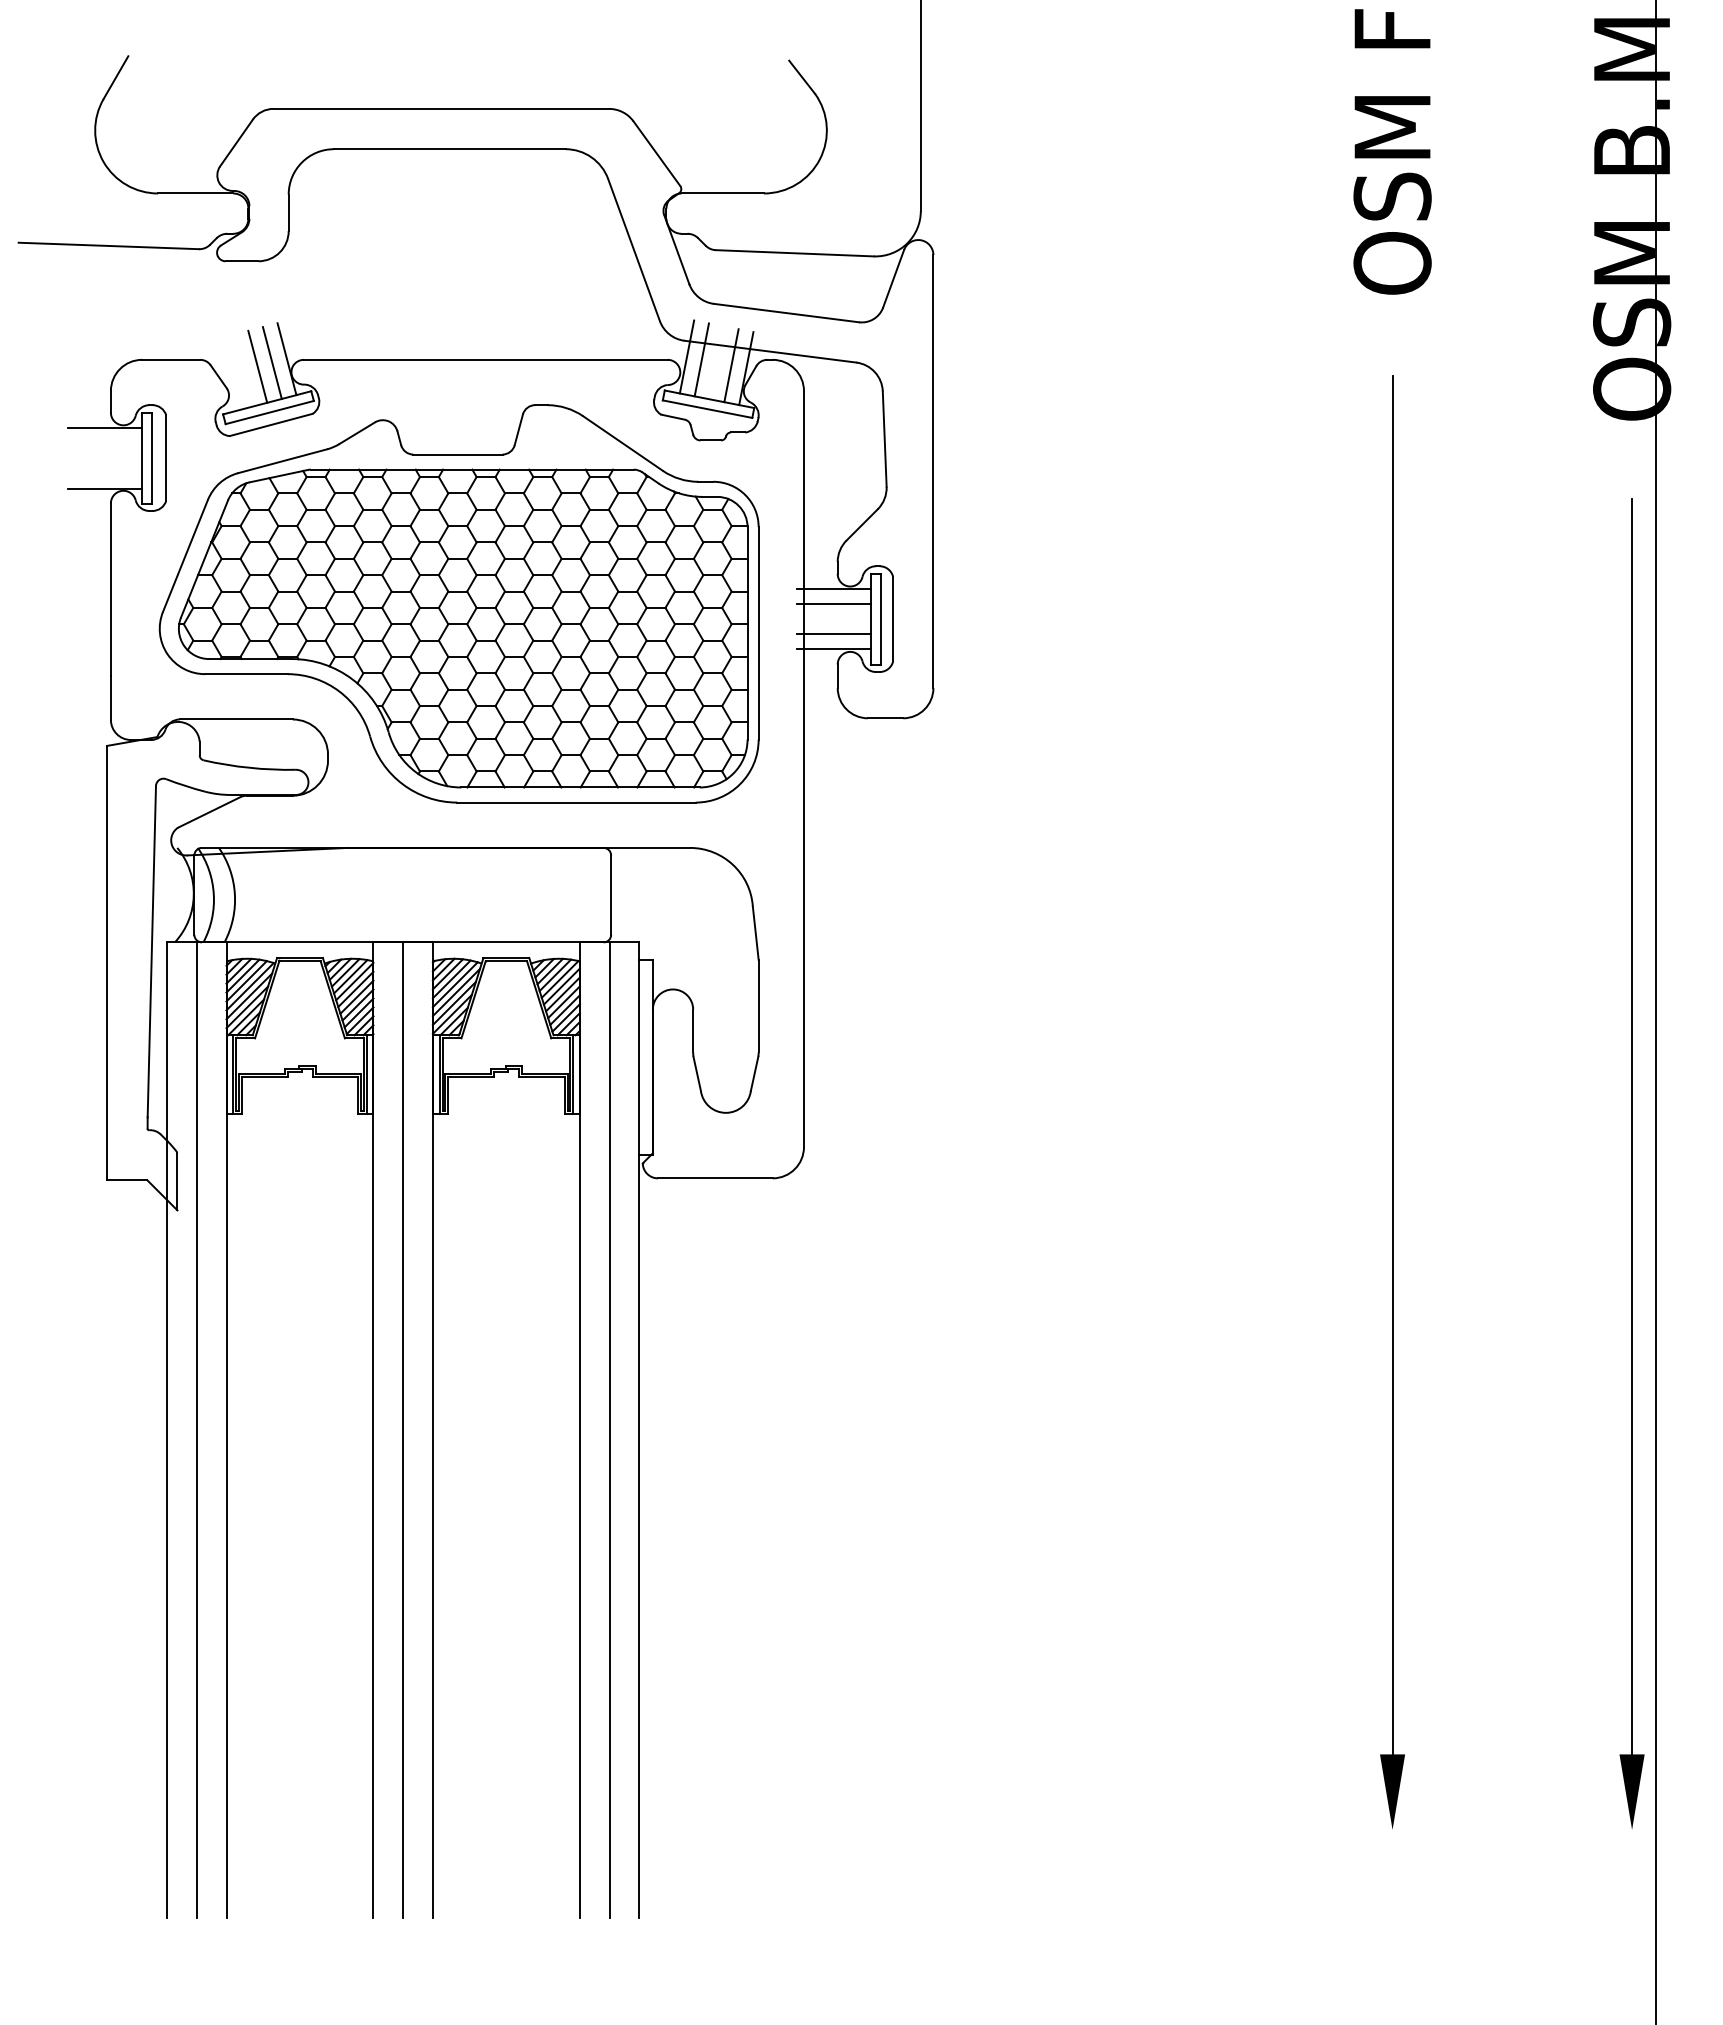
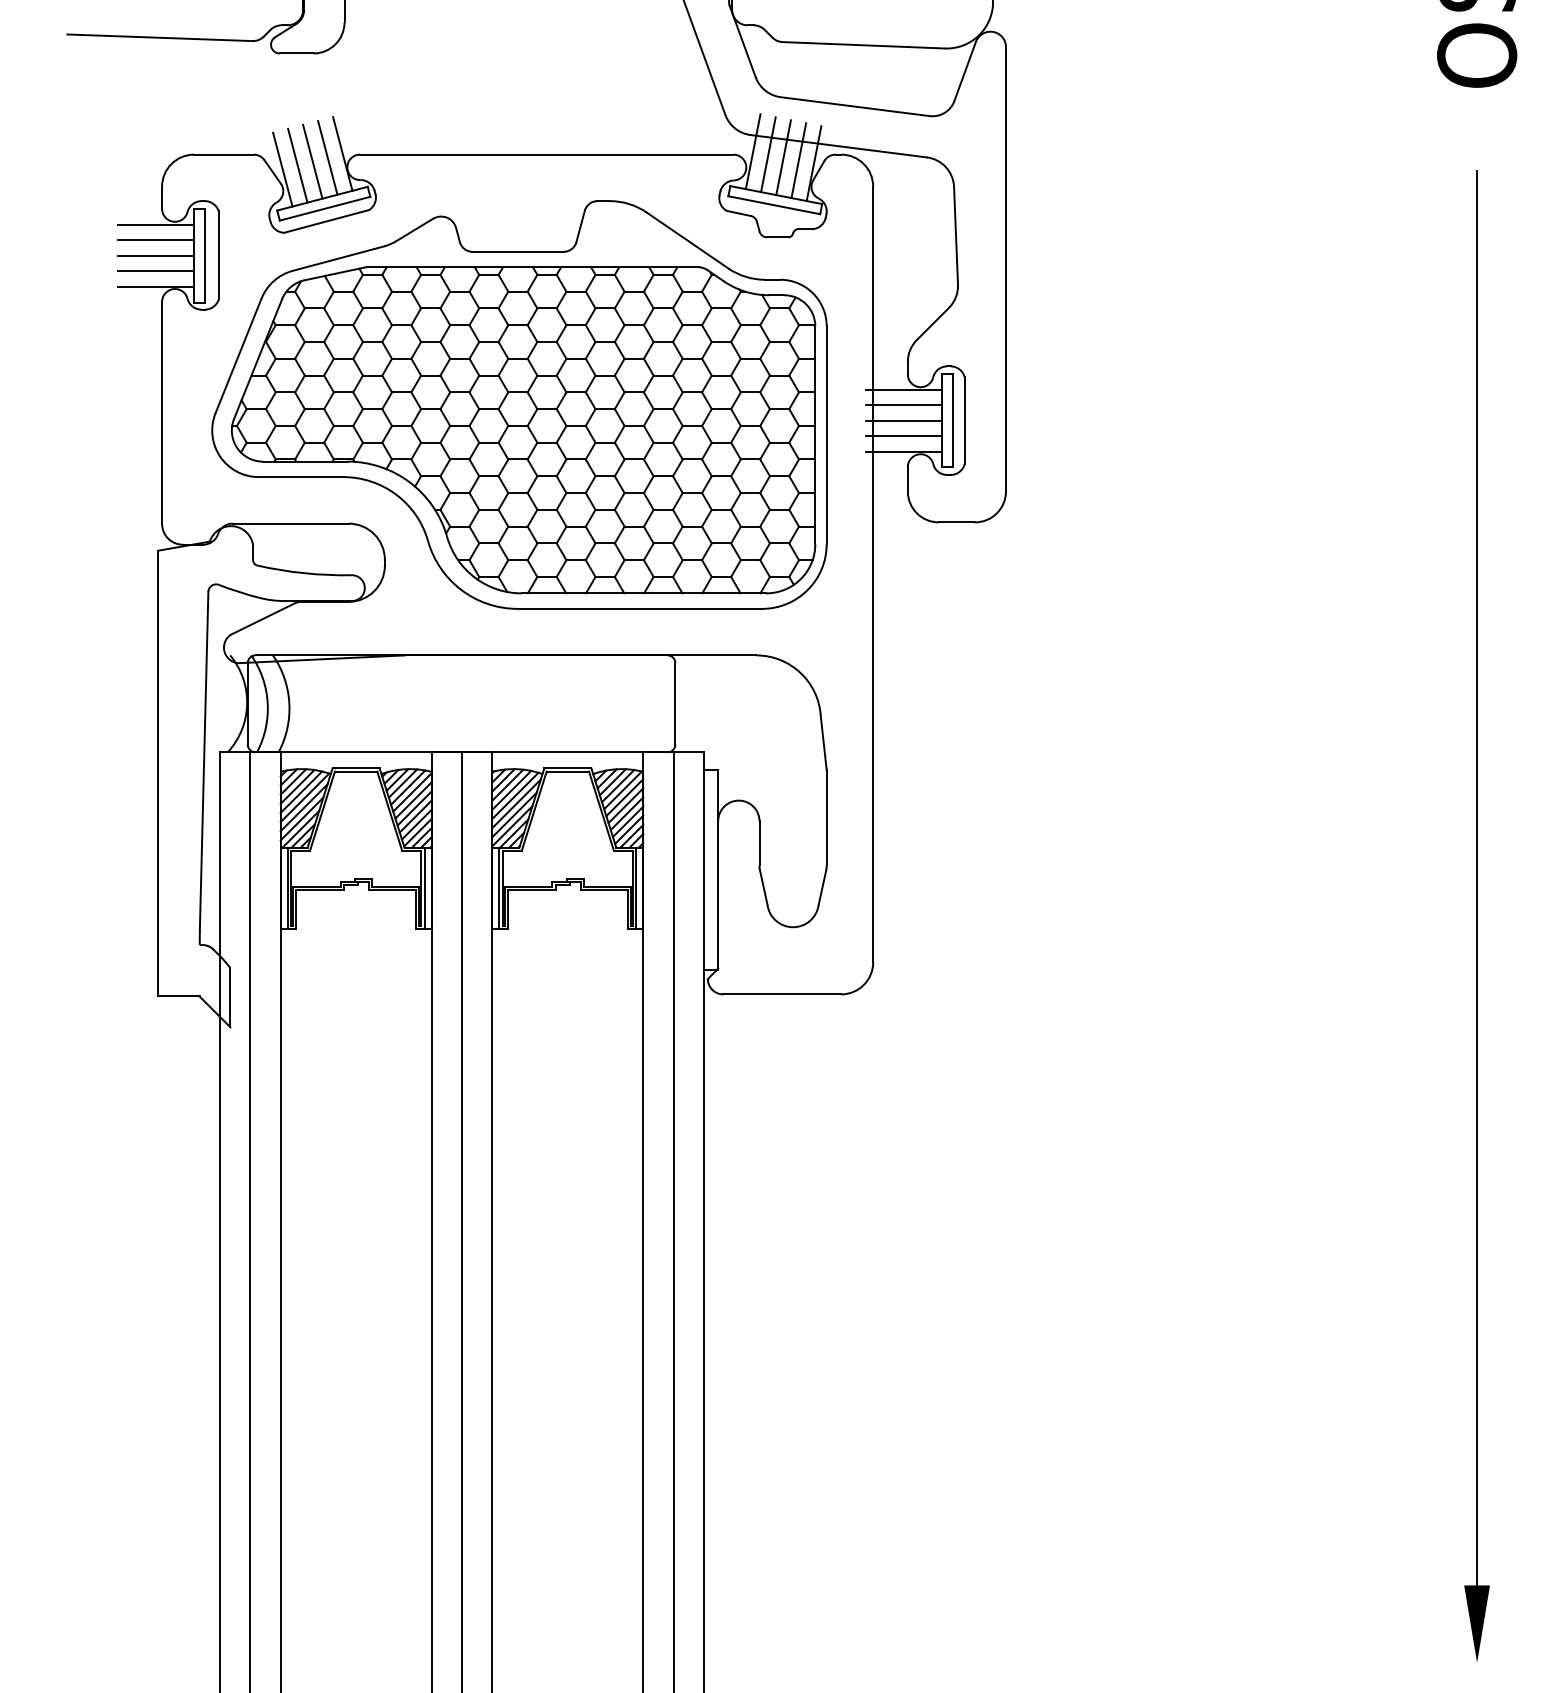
line: (716, 362) -> (783, 157), added
line: (242, 370) -> (297, 165), added
line: (228, 374) -> (282, 169), added
line: (104, 443) -> (155, 240), added
line: (104, 458) -> (155, 255), added
line: (104, 473) -> (155, 271), added
line: (833, 619) -> (903, 421), added

